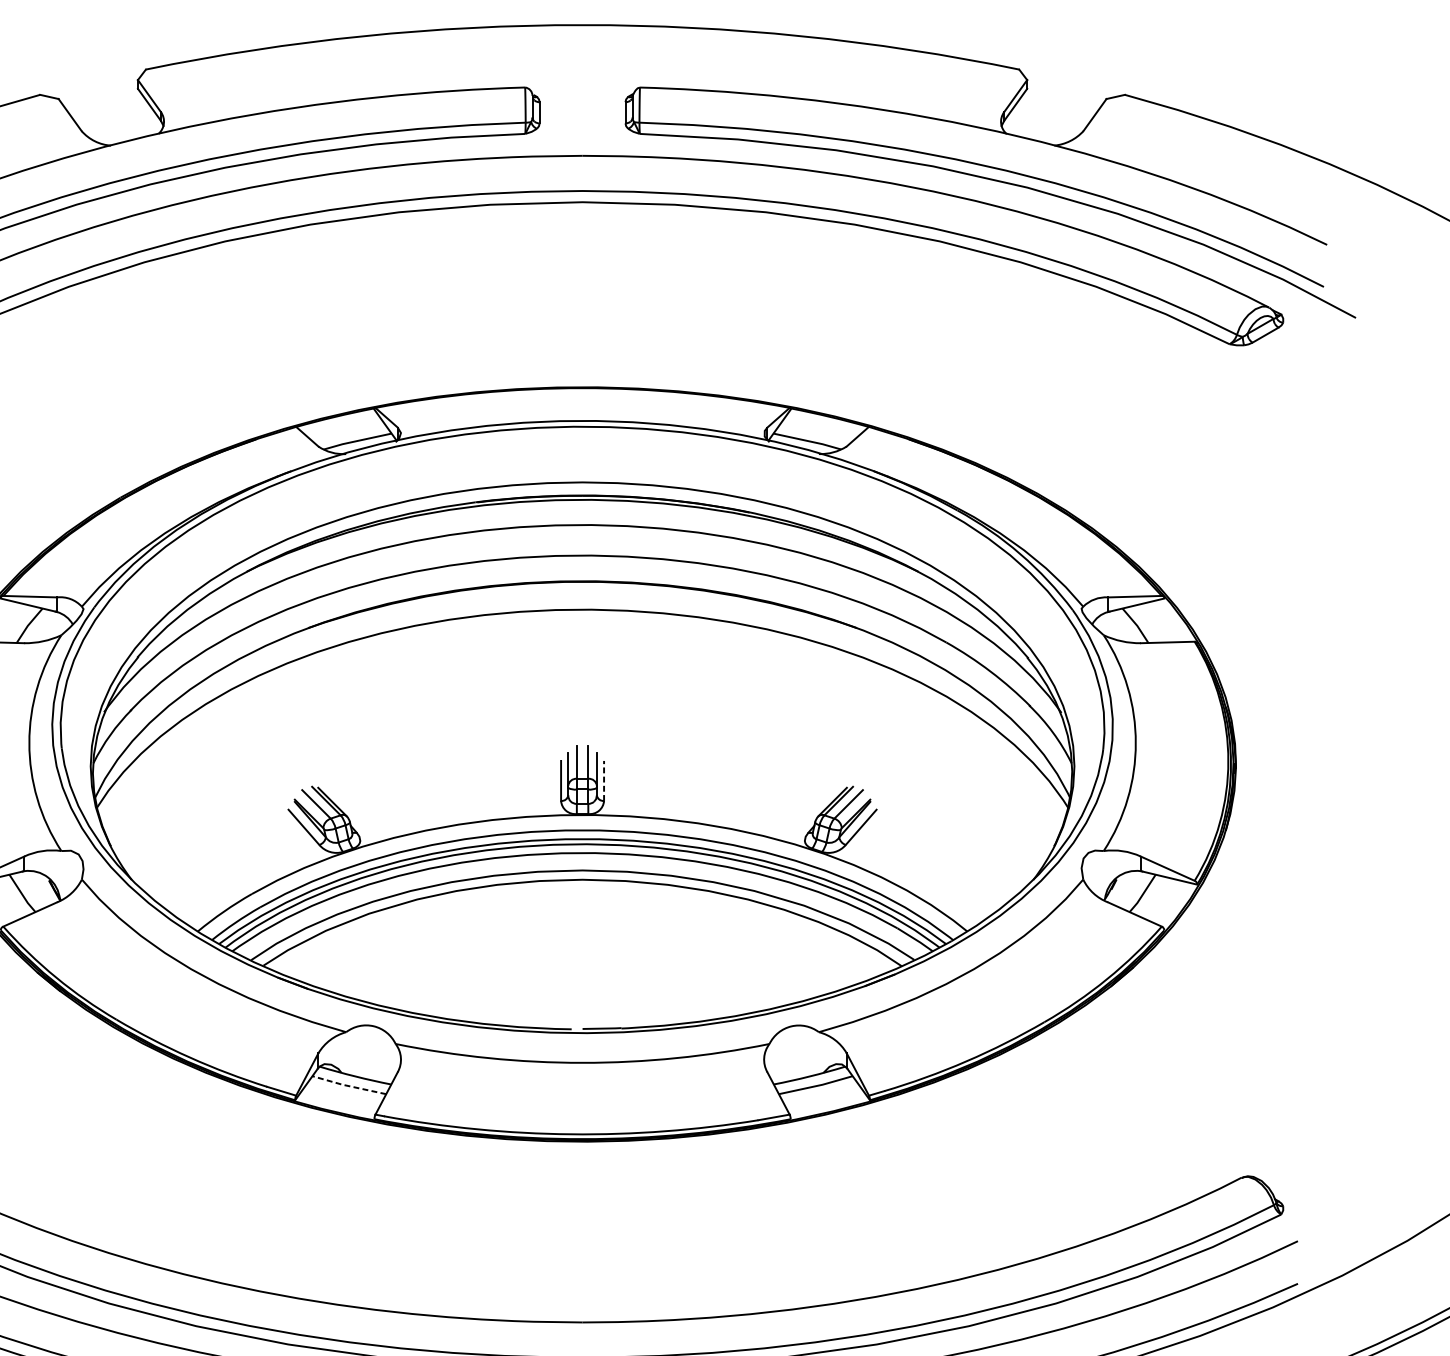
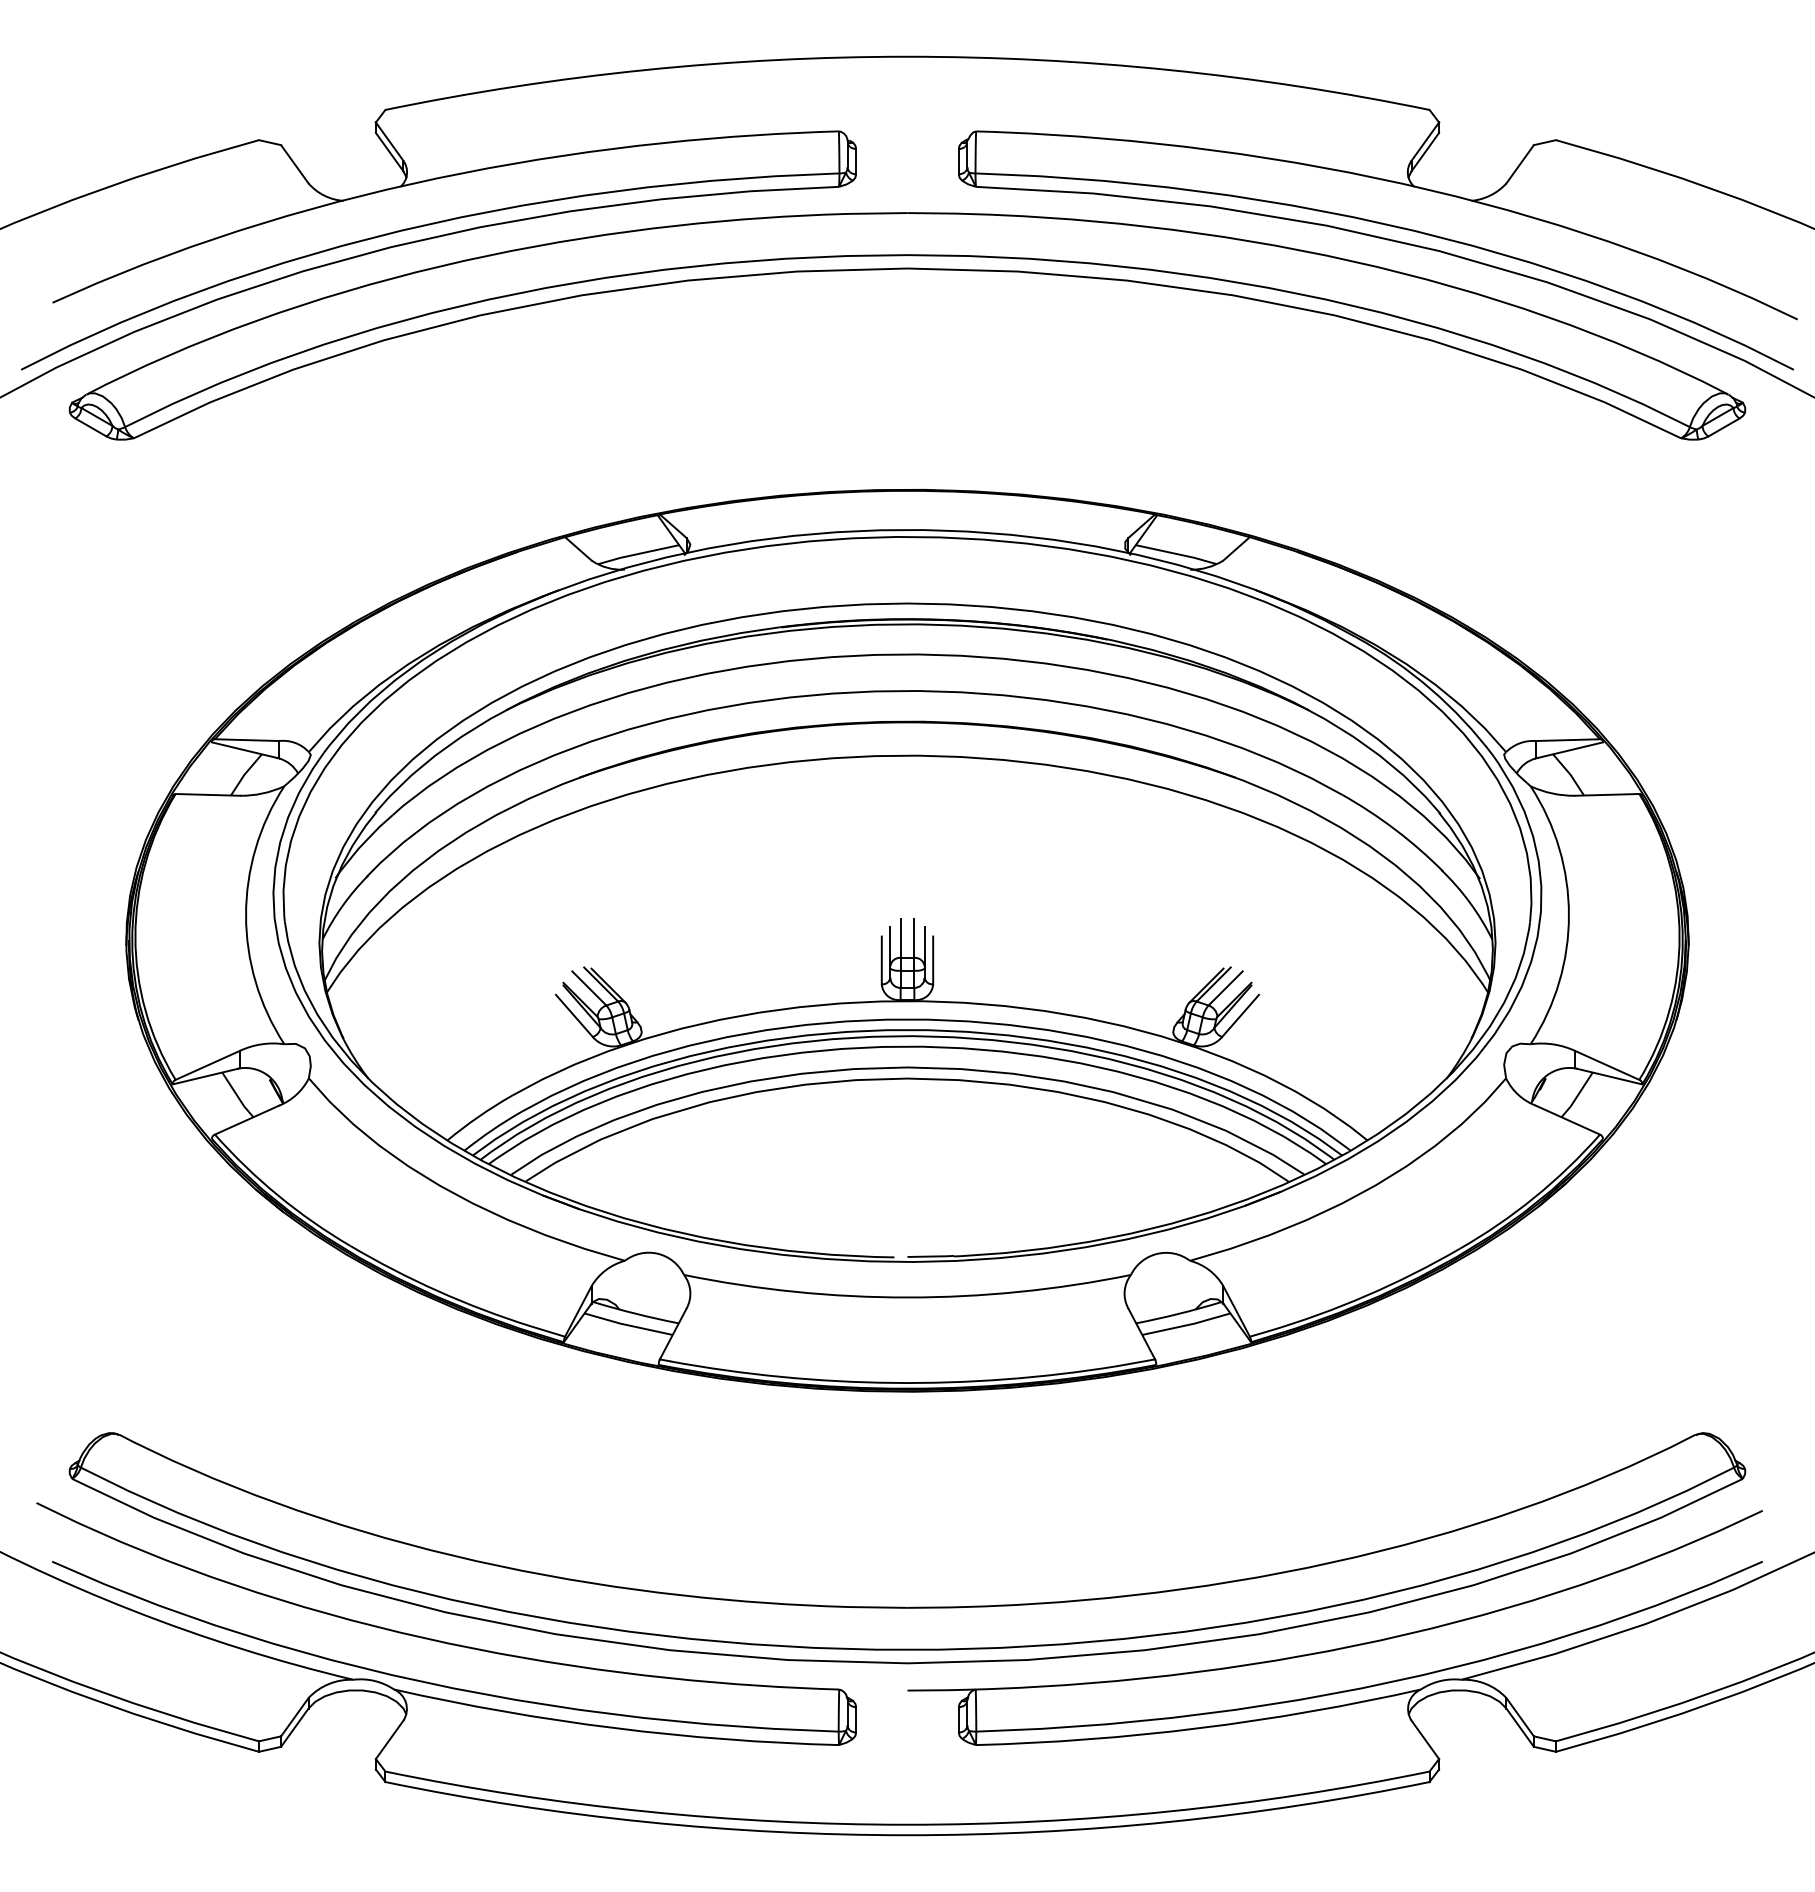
line: (604, 780) -> (933, 960), dashed -> solid
line: (348, 1086) -> (627, 1325), dashed -> solid

